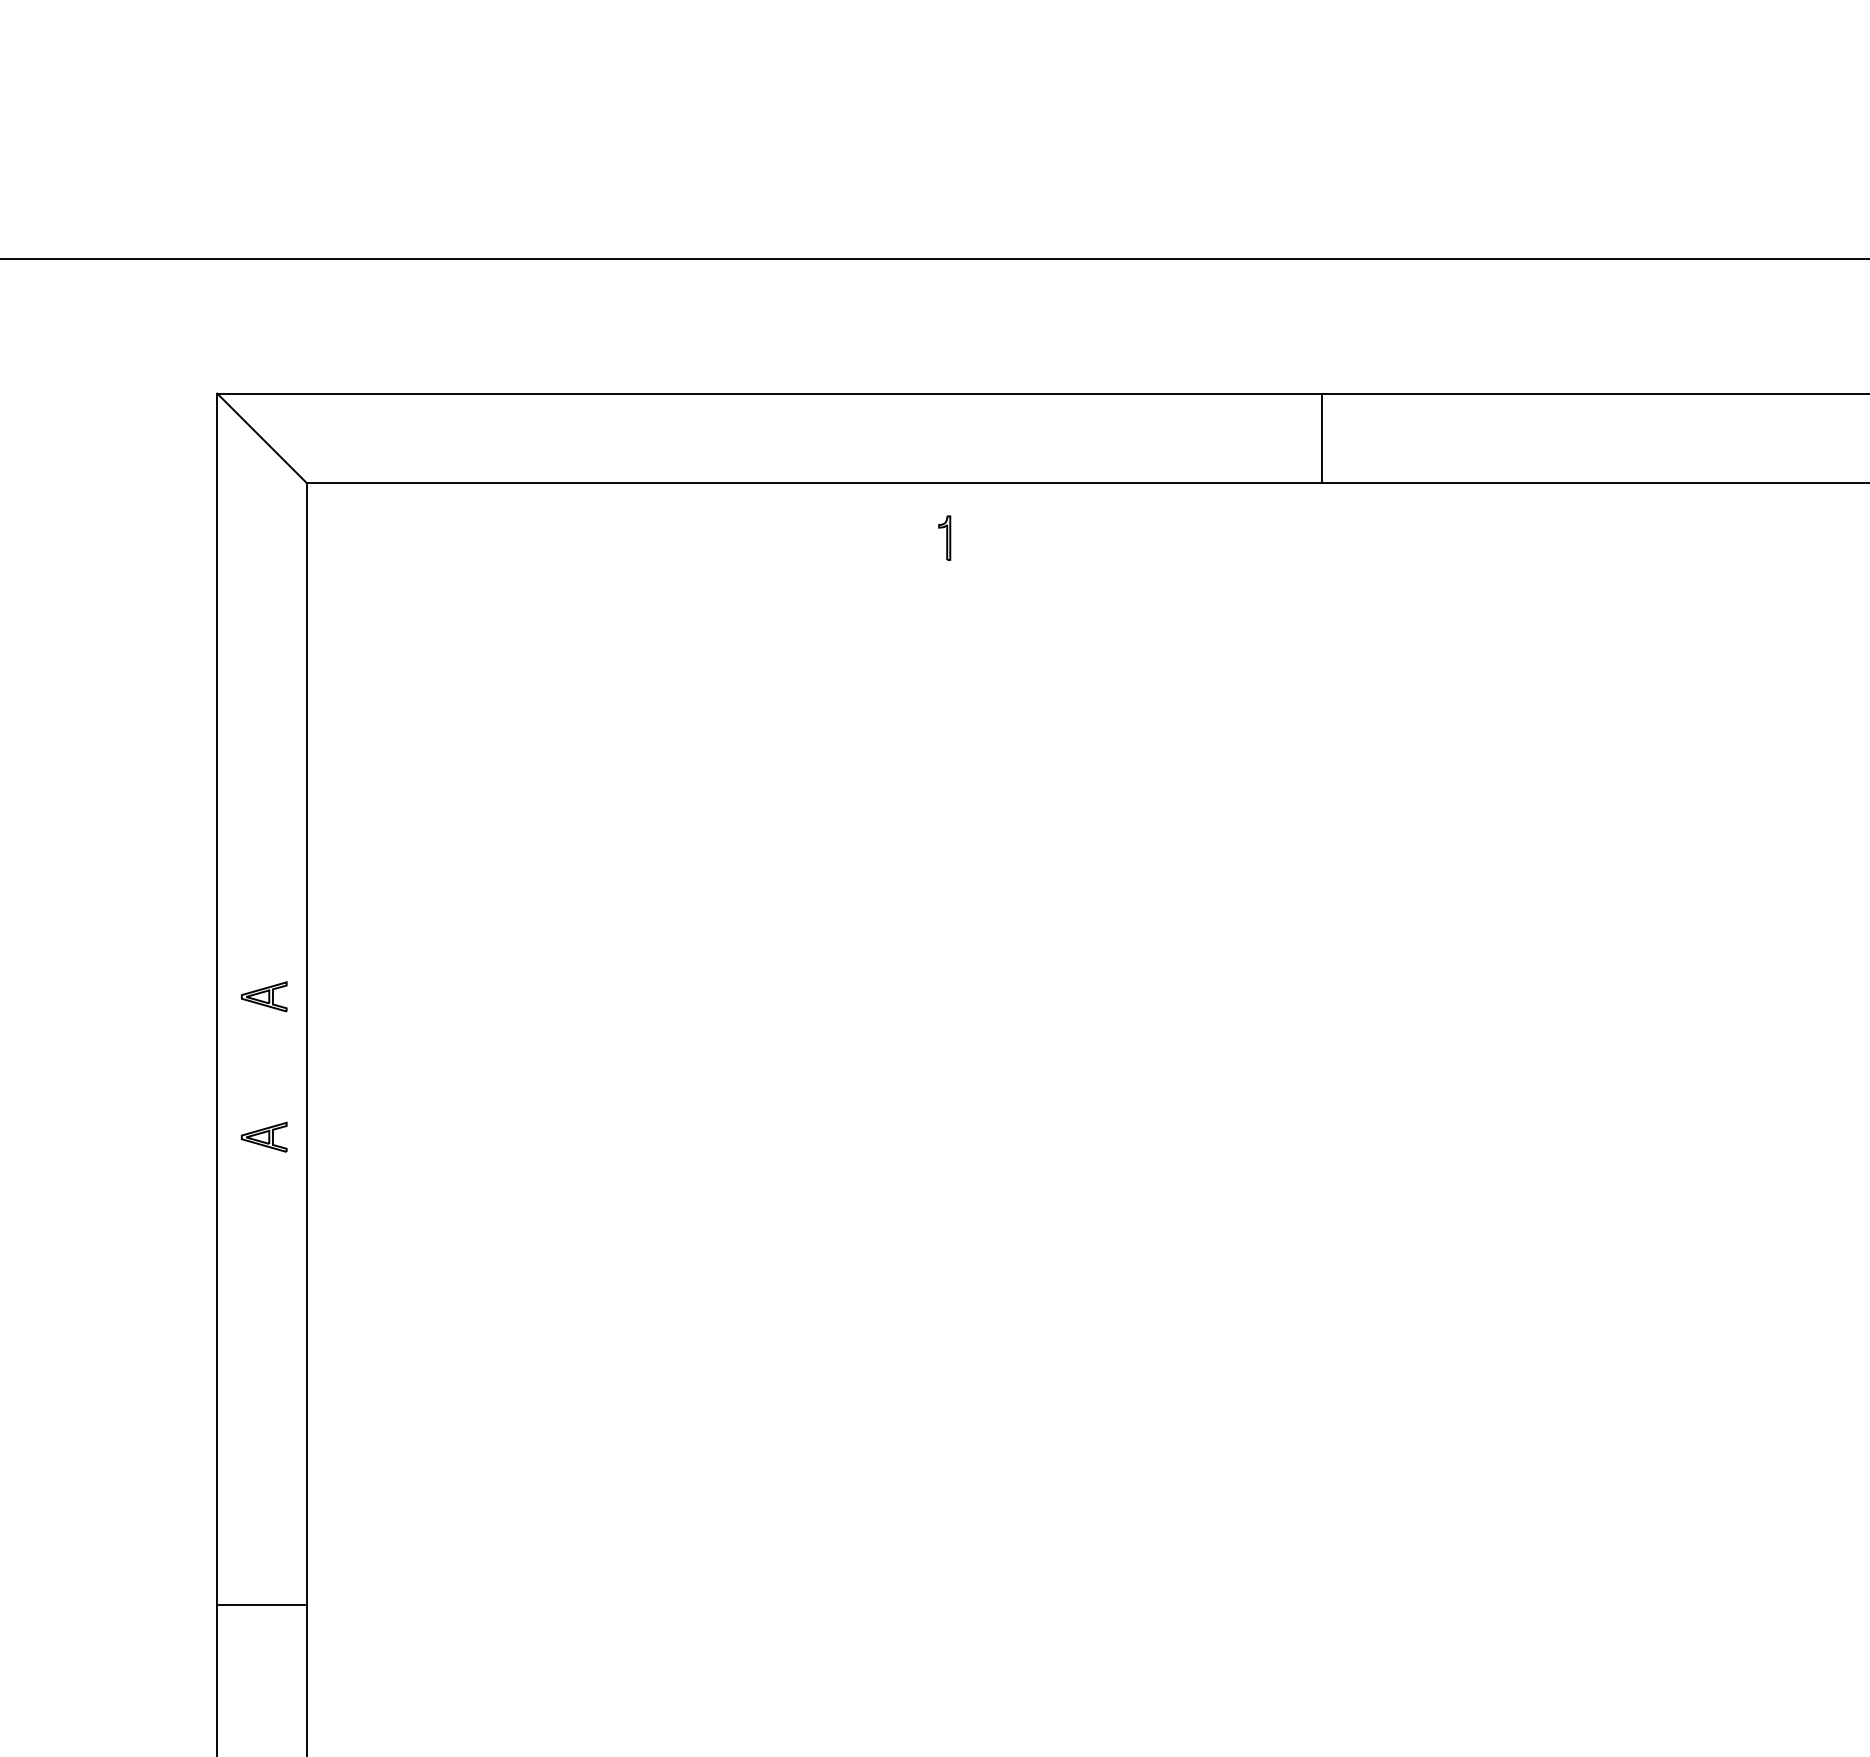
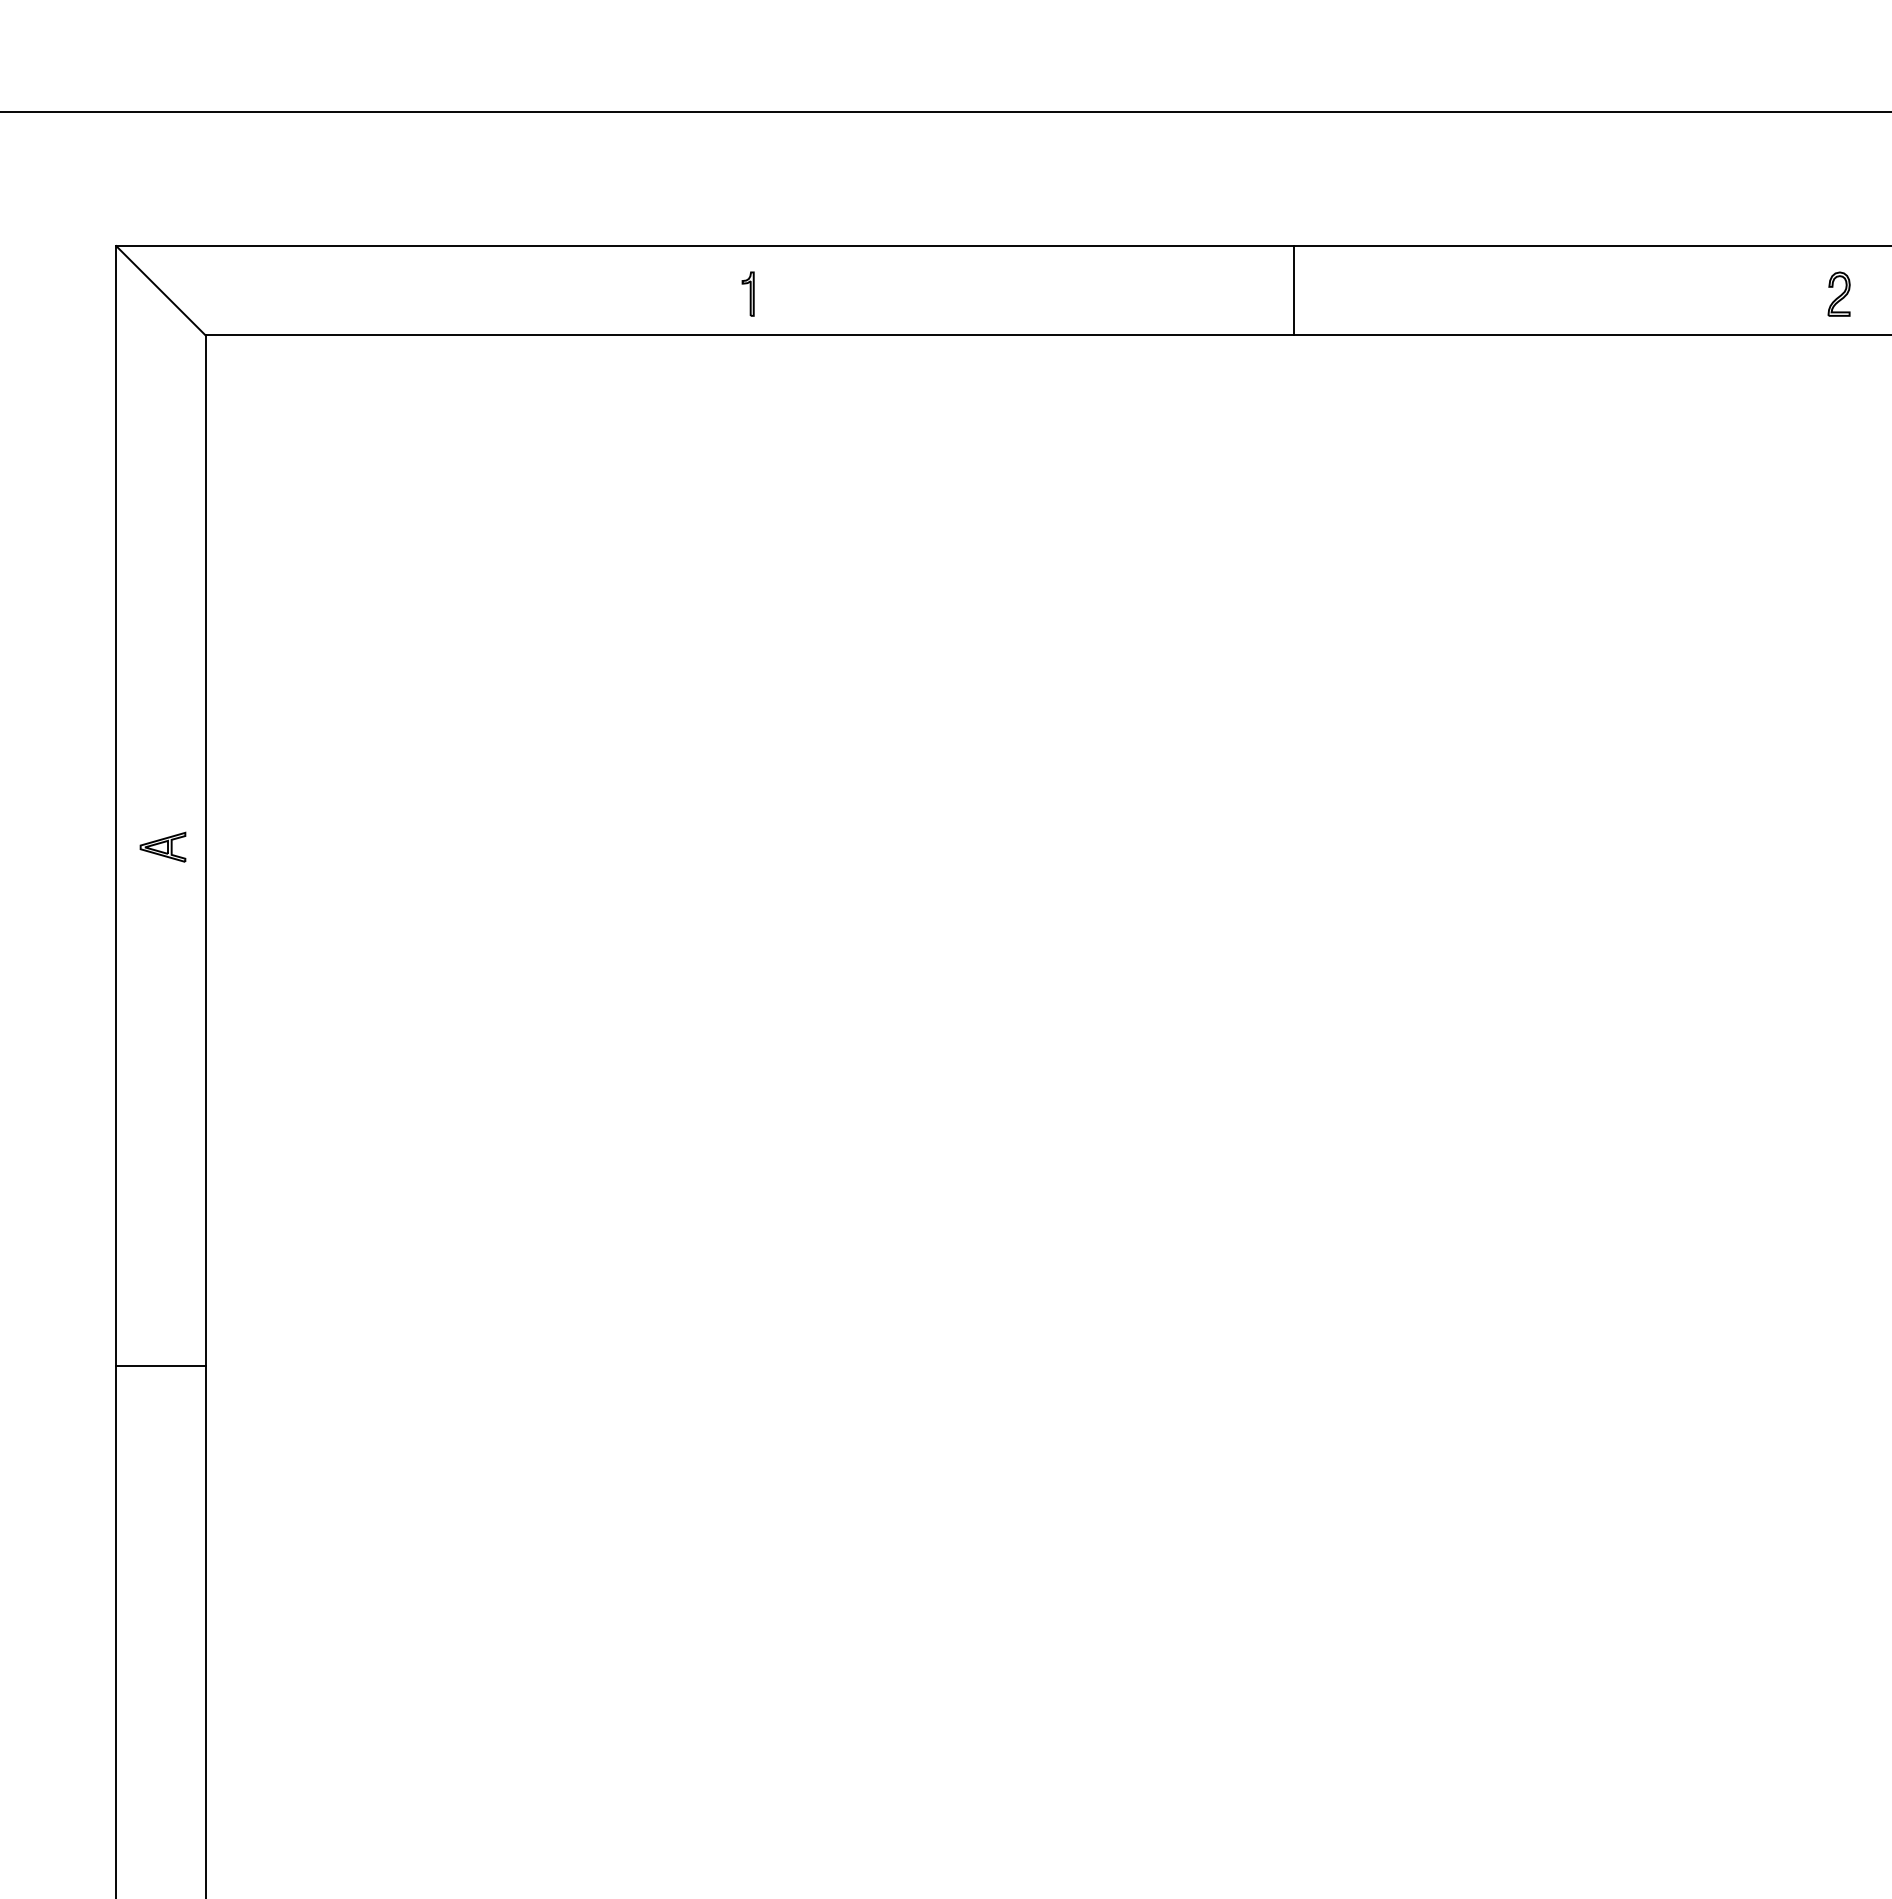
line: (1322, 438) -> (1294, 290), moved
part: (943, 537) -> (747, 293), moved
part: (263, 1136) -> (162, 986), removed
line: (261, 1605) -> (160, 1366), moved

